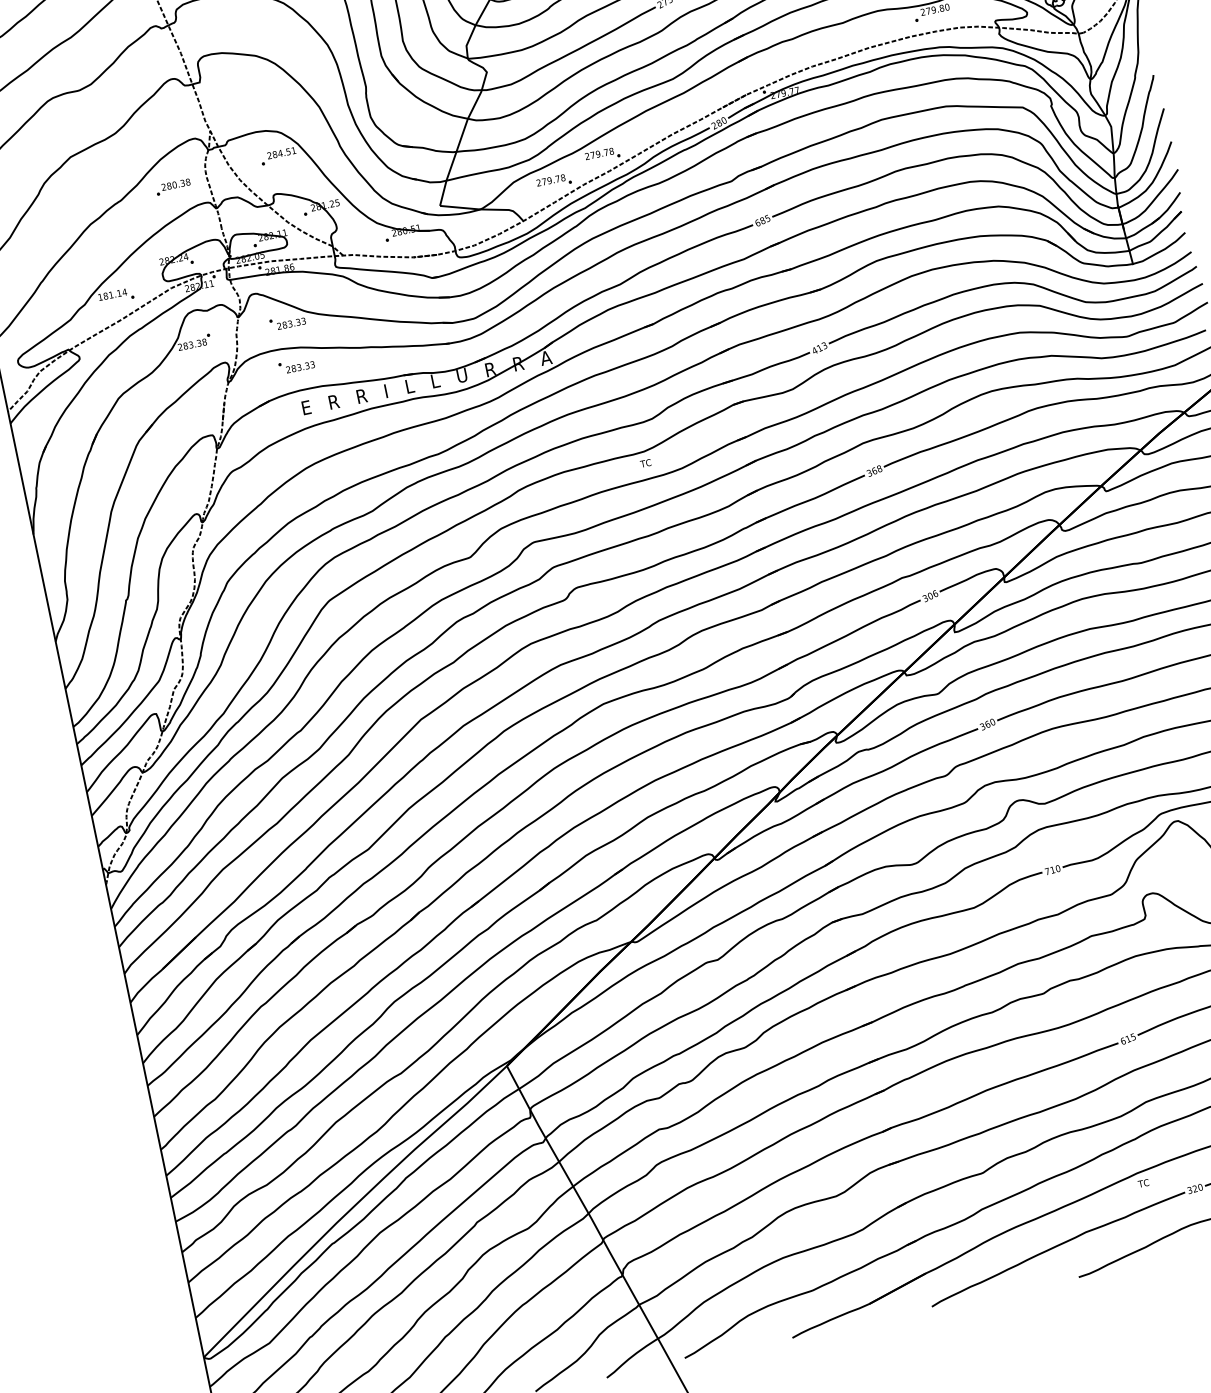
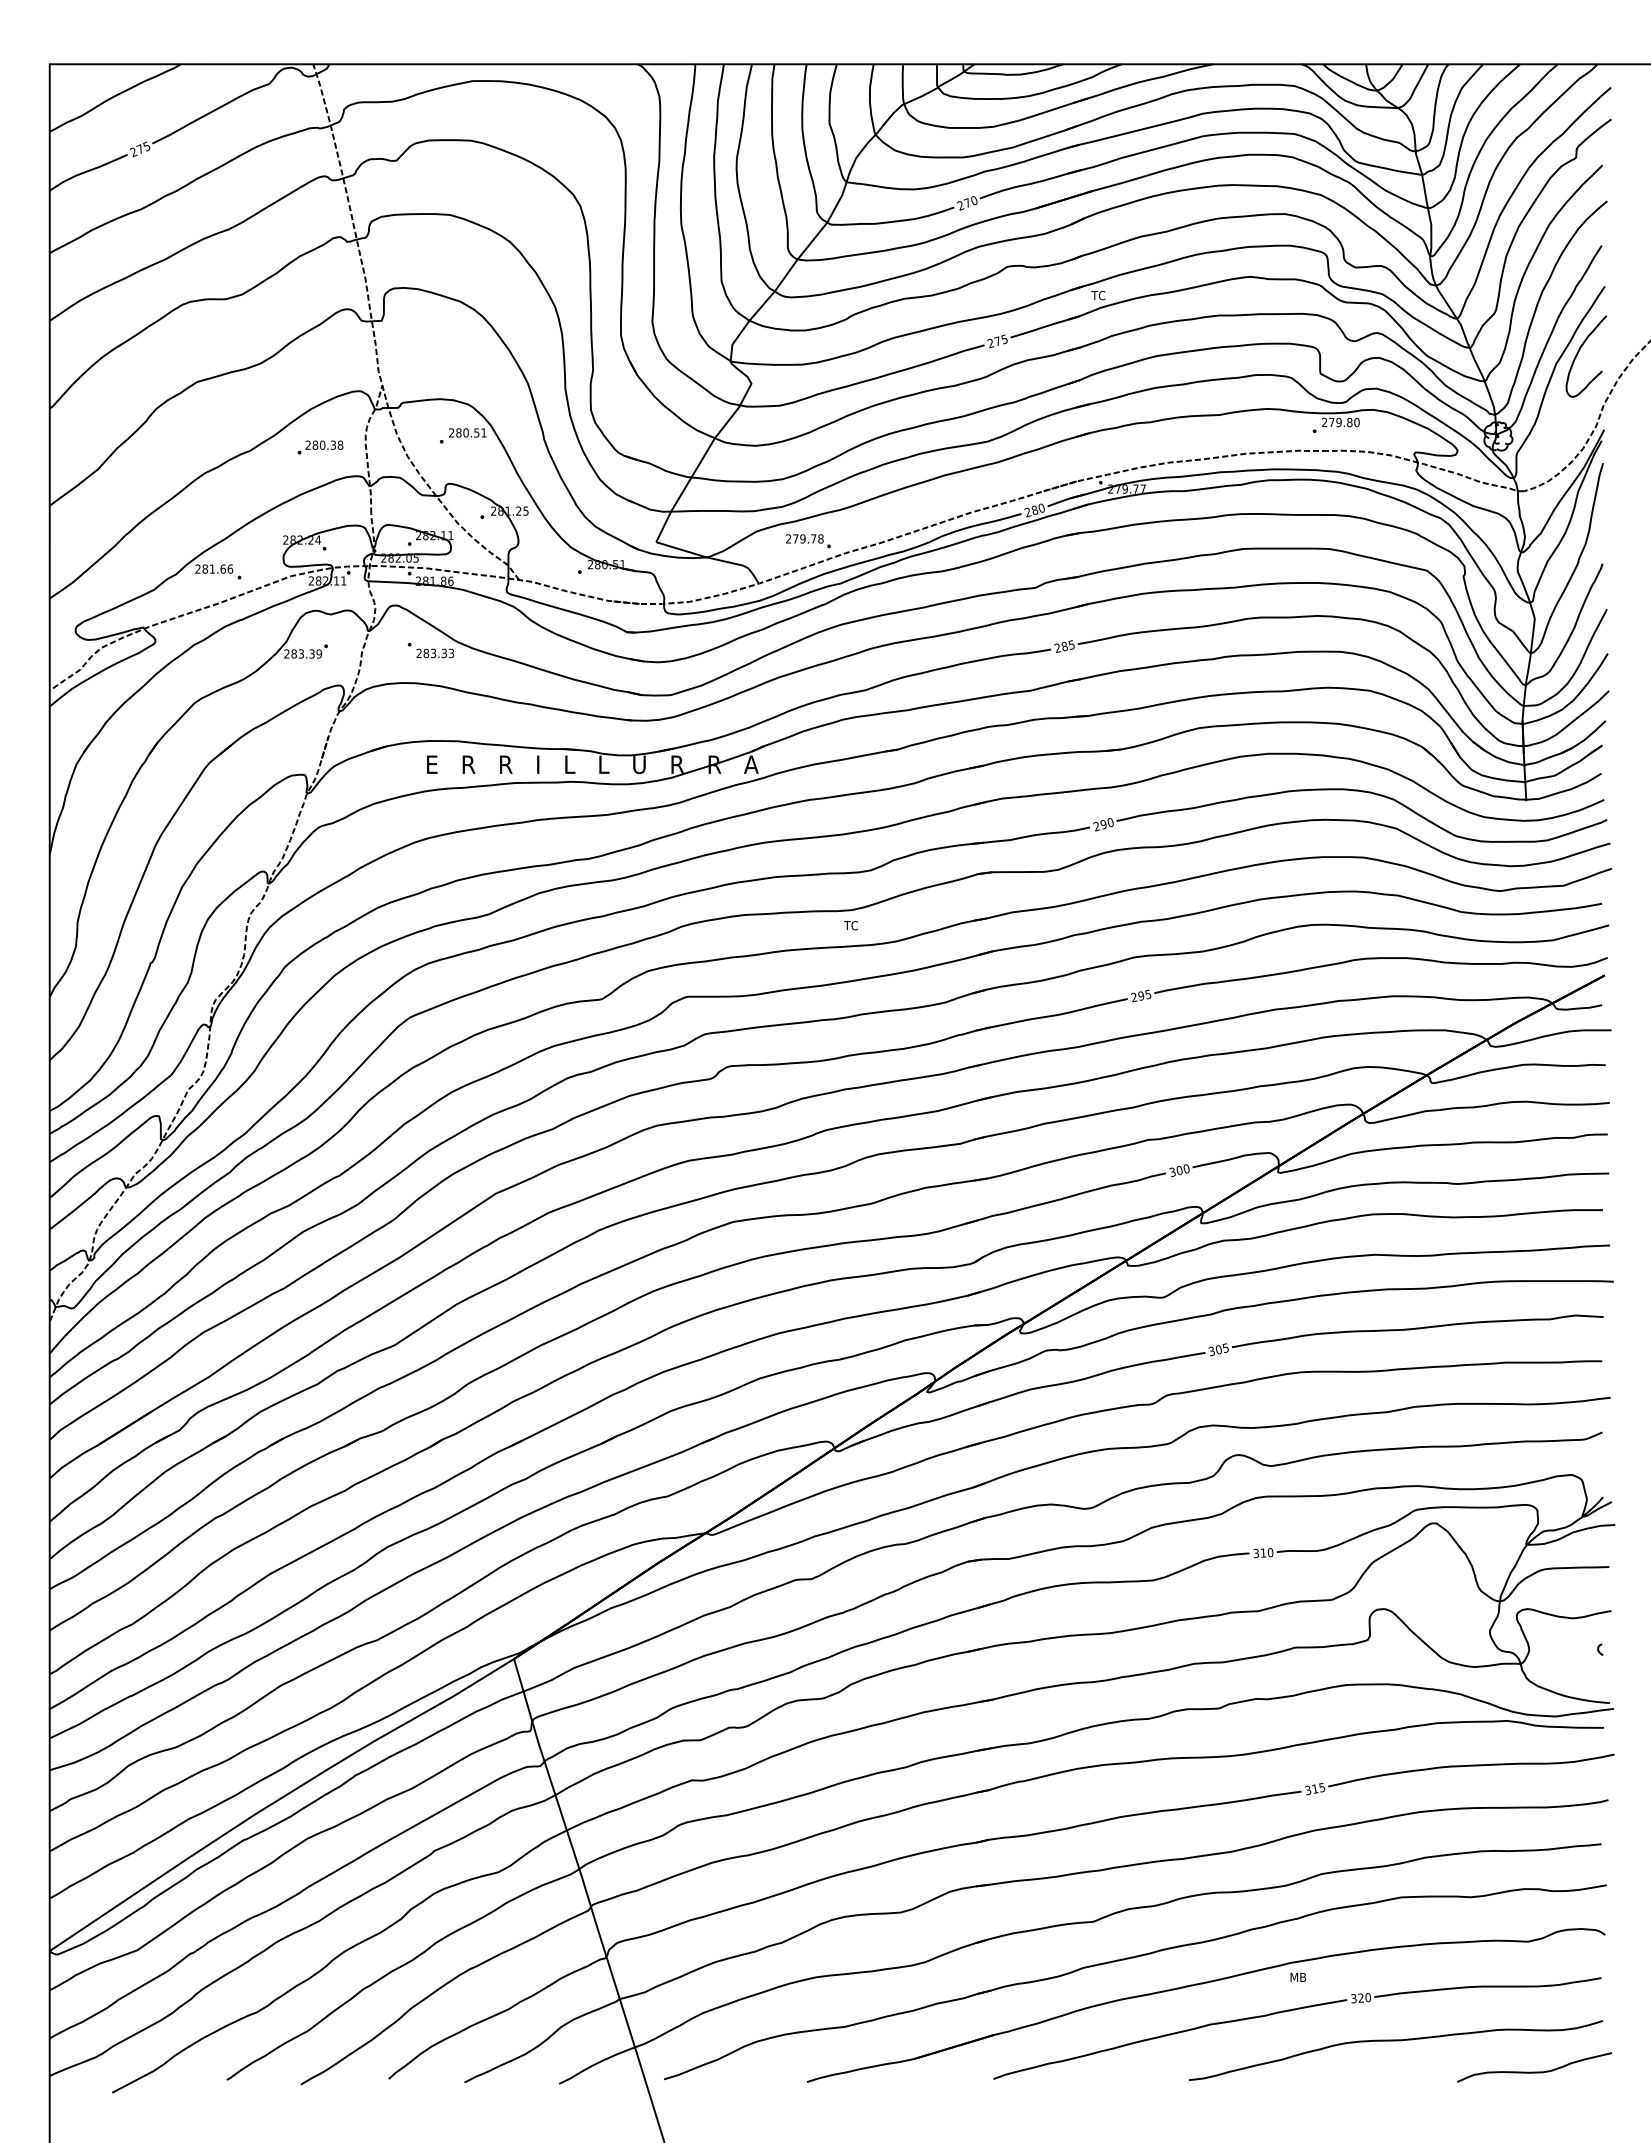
text: (279, 153) -> (465, 432), 284.51 -> 280.51
part: (602, 155) -> (877, 520), removed
text: (757, 223) -> (1057, 648), 685 -> 285
text: (112, 294) -> (214, 568), 181.14 -> 281.66
text: (203, 341) -> (318, 653), 283.38 -> 283.39
text: (819, 348) -> (1103, 824), 413 -> 290
part: (296, 365) -> (430, 708), removed
text: (874, 470) -> (1141, 995), 368 -> 295
text: (935, 593) -> (1186, 1168), 306 -> 300
text: (989, 723) -> (1221, 1348), 360 -> 305
text: (1046, 871) -> (1255, 1553), 710 -> 310
text: (1123, 1041) -> (1308, 1790), 615 -> 315
text: (1144, 1183) -> (1297, 1977), TC -> MB

